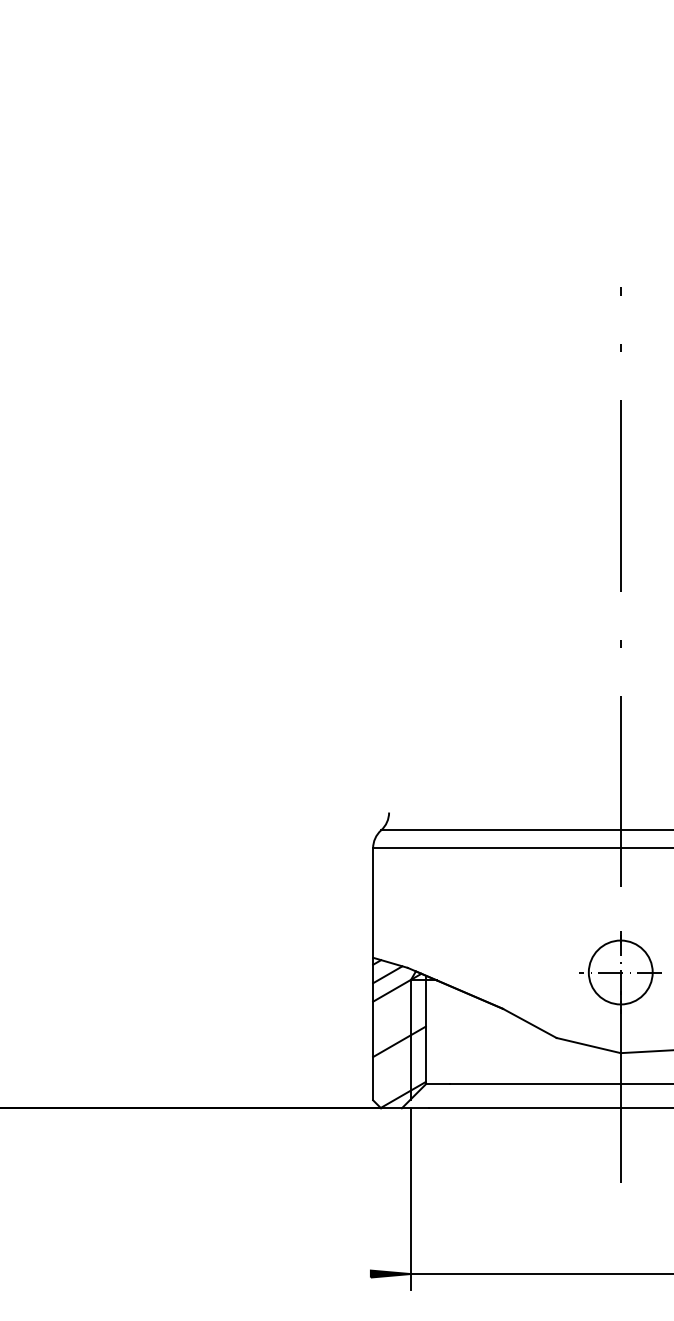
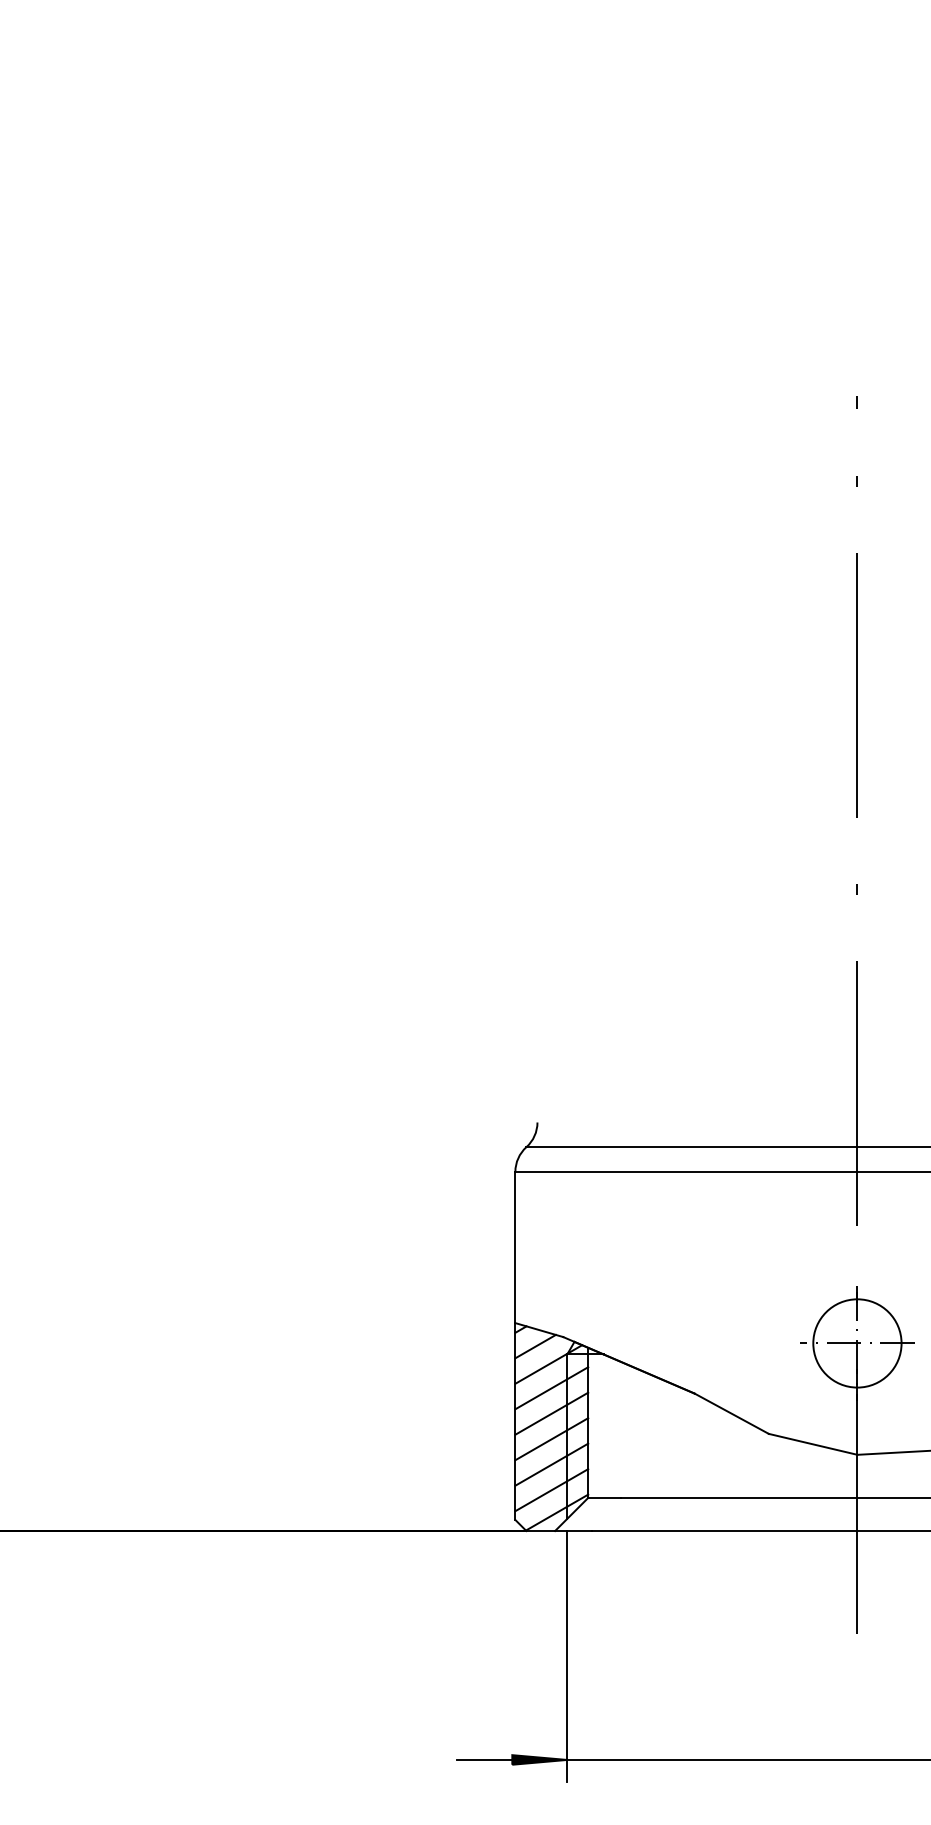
line: (399, 1005) -> (551, 1388), added
line: (399, 1023) -> (551, 1413), added
line: (399, 1060) -> (551, 1464), added
line: (399, 1078) -> (551, 1490), added
line: (350, 1273) -> (484, 1759), added

